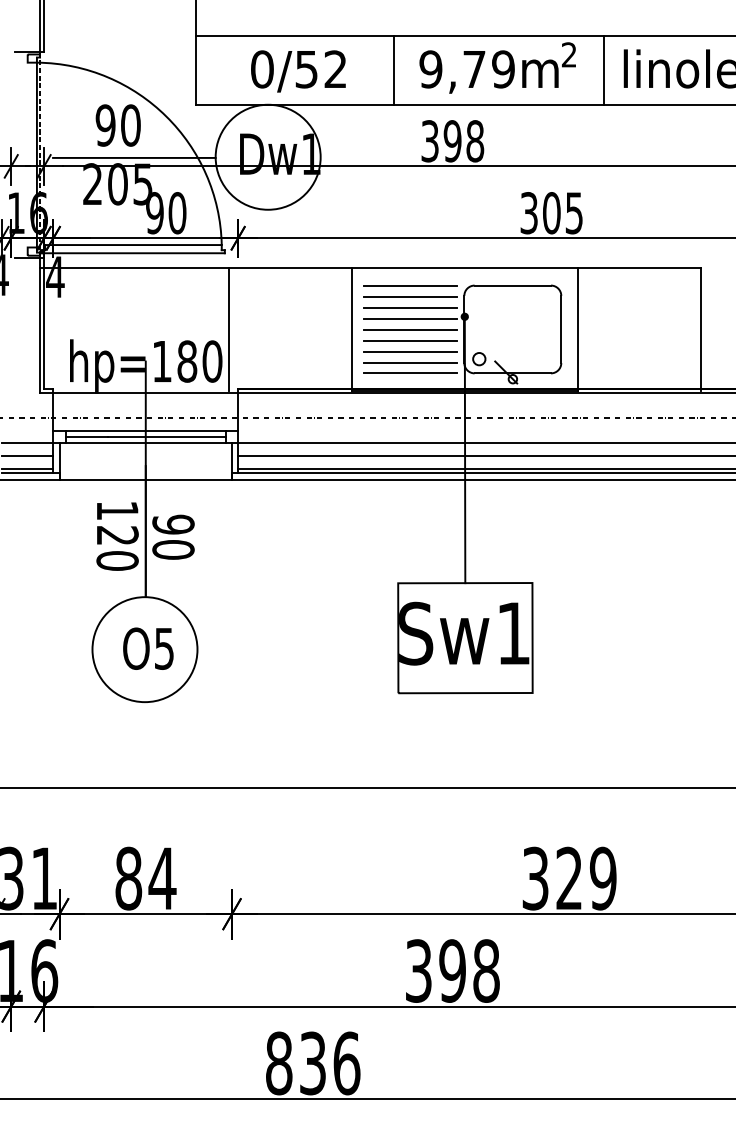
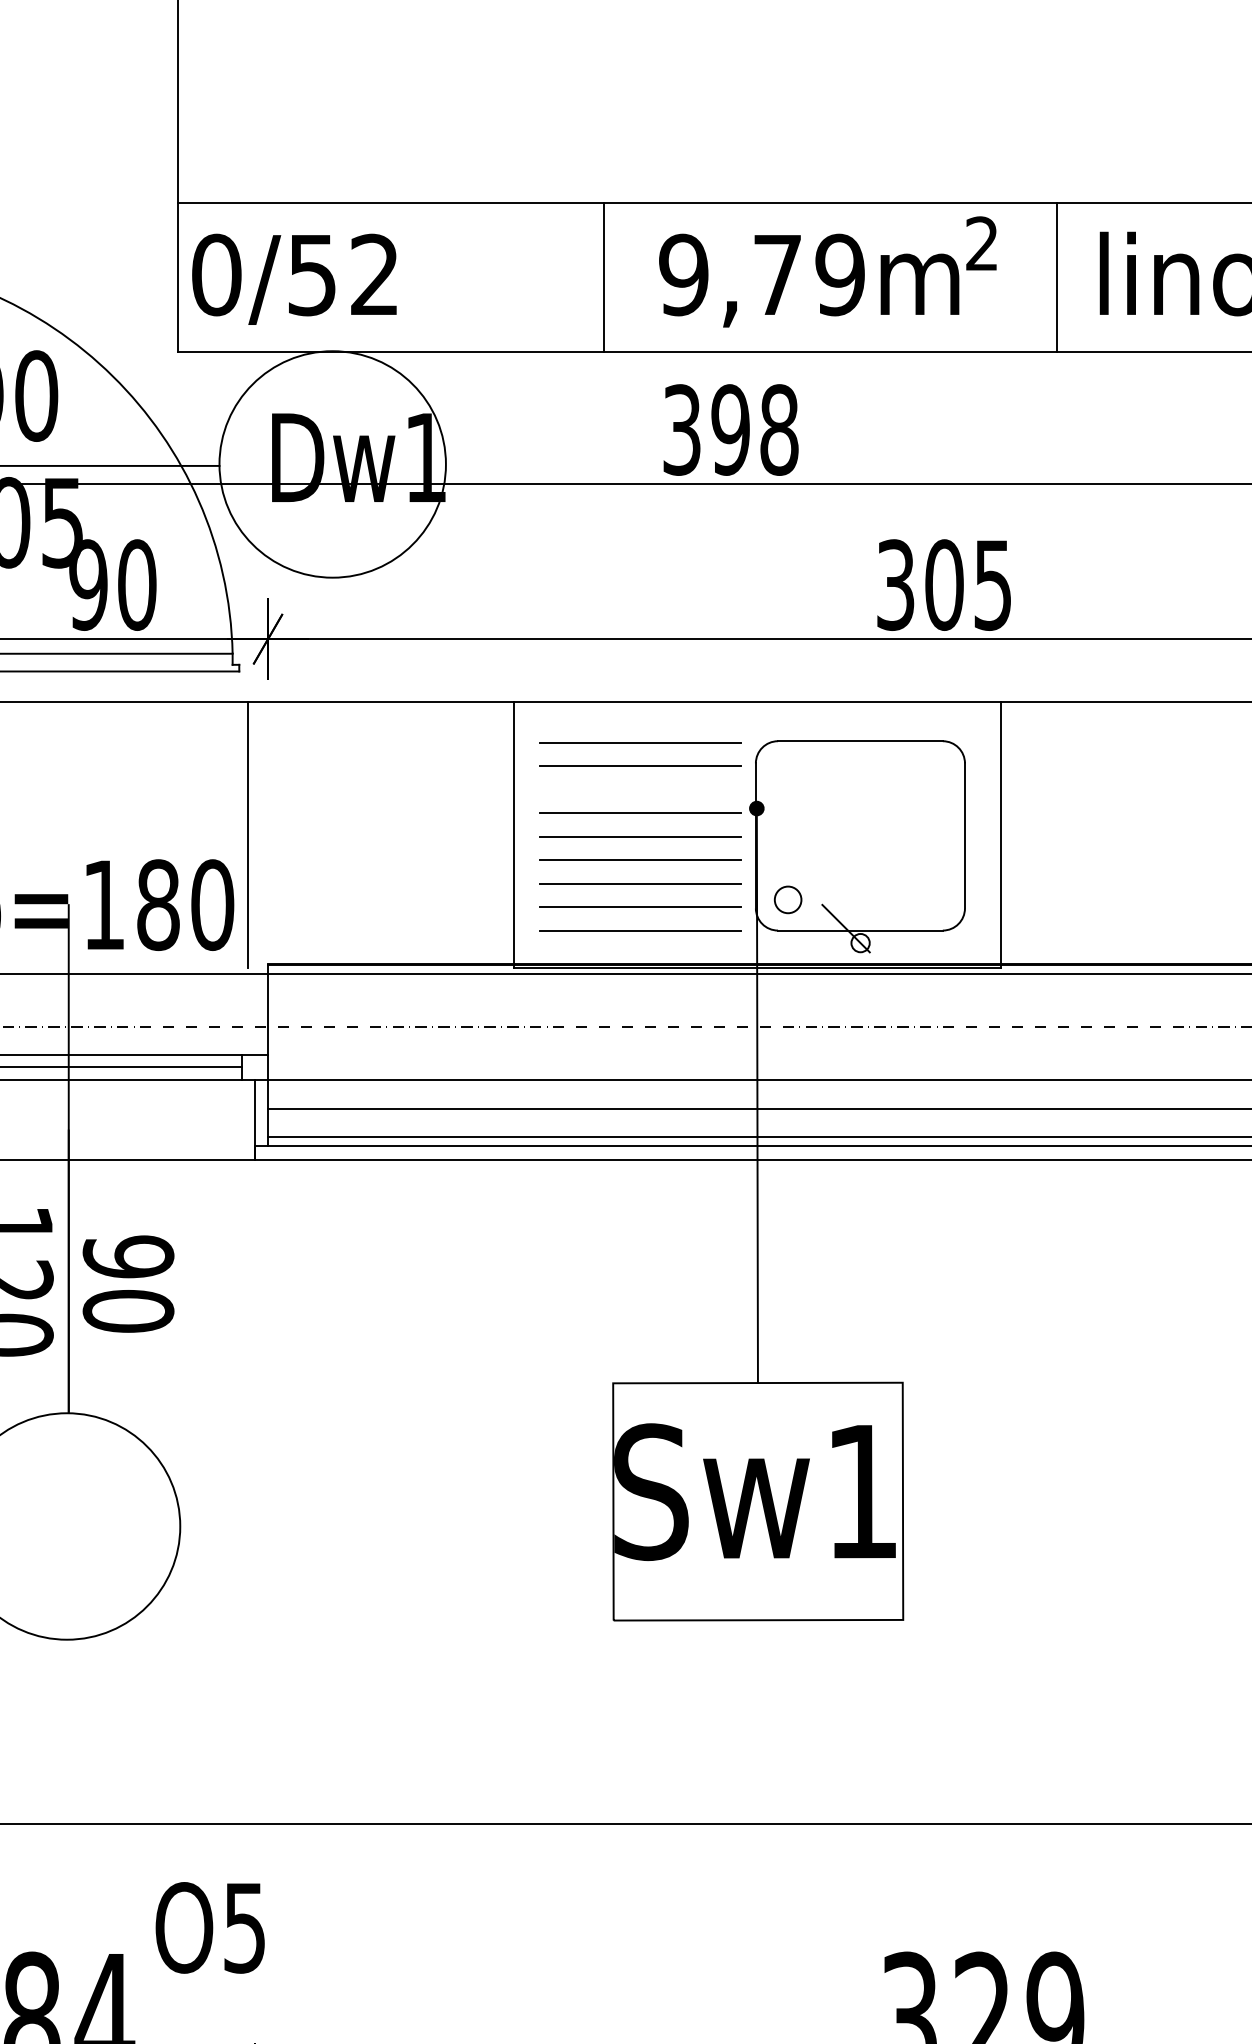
text: (298, 71) -> (294, 279), moved
line: (410, 308) -> (639, 790), removed
text: (148, 648) -> (210, 1927), moved

